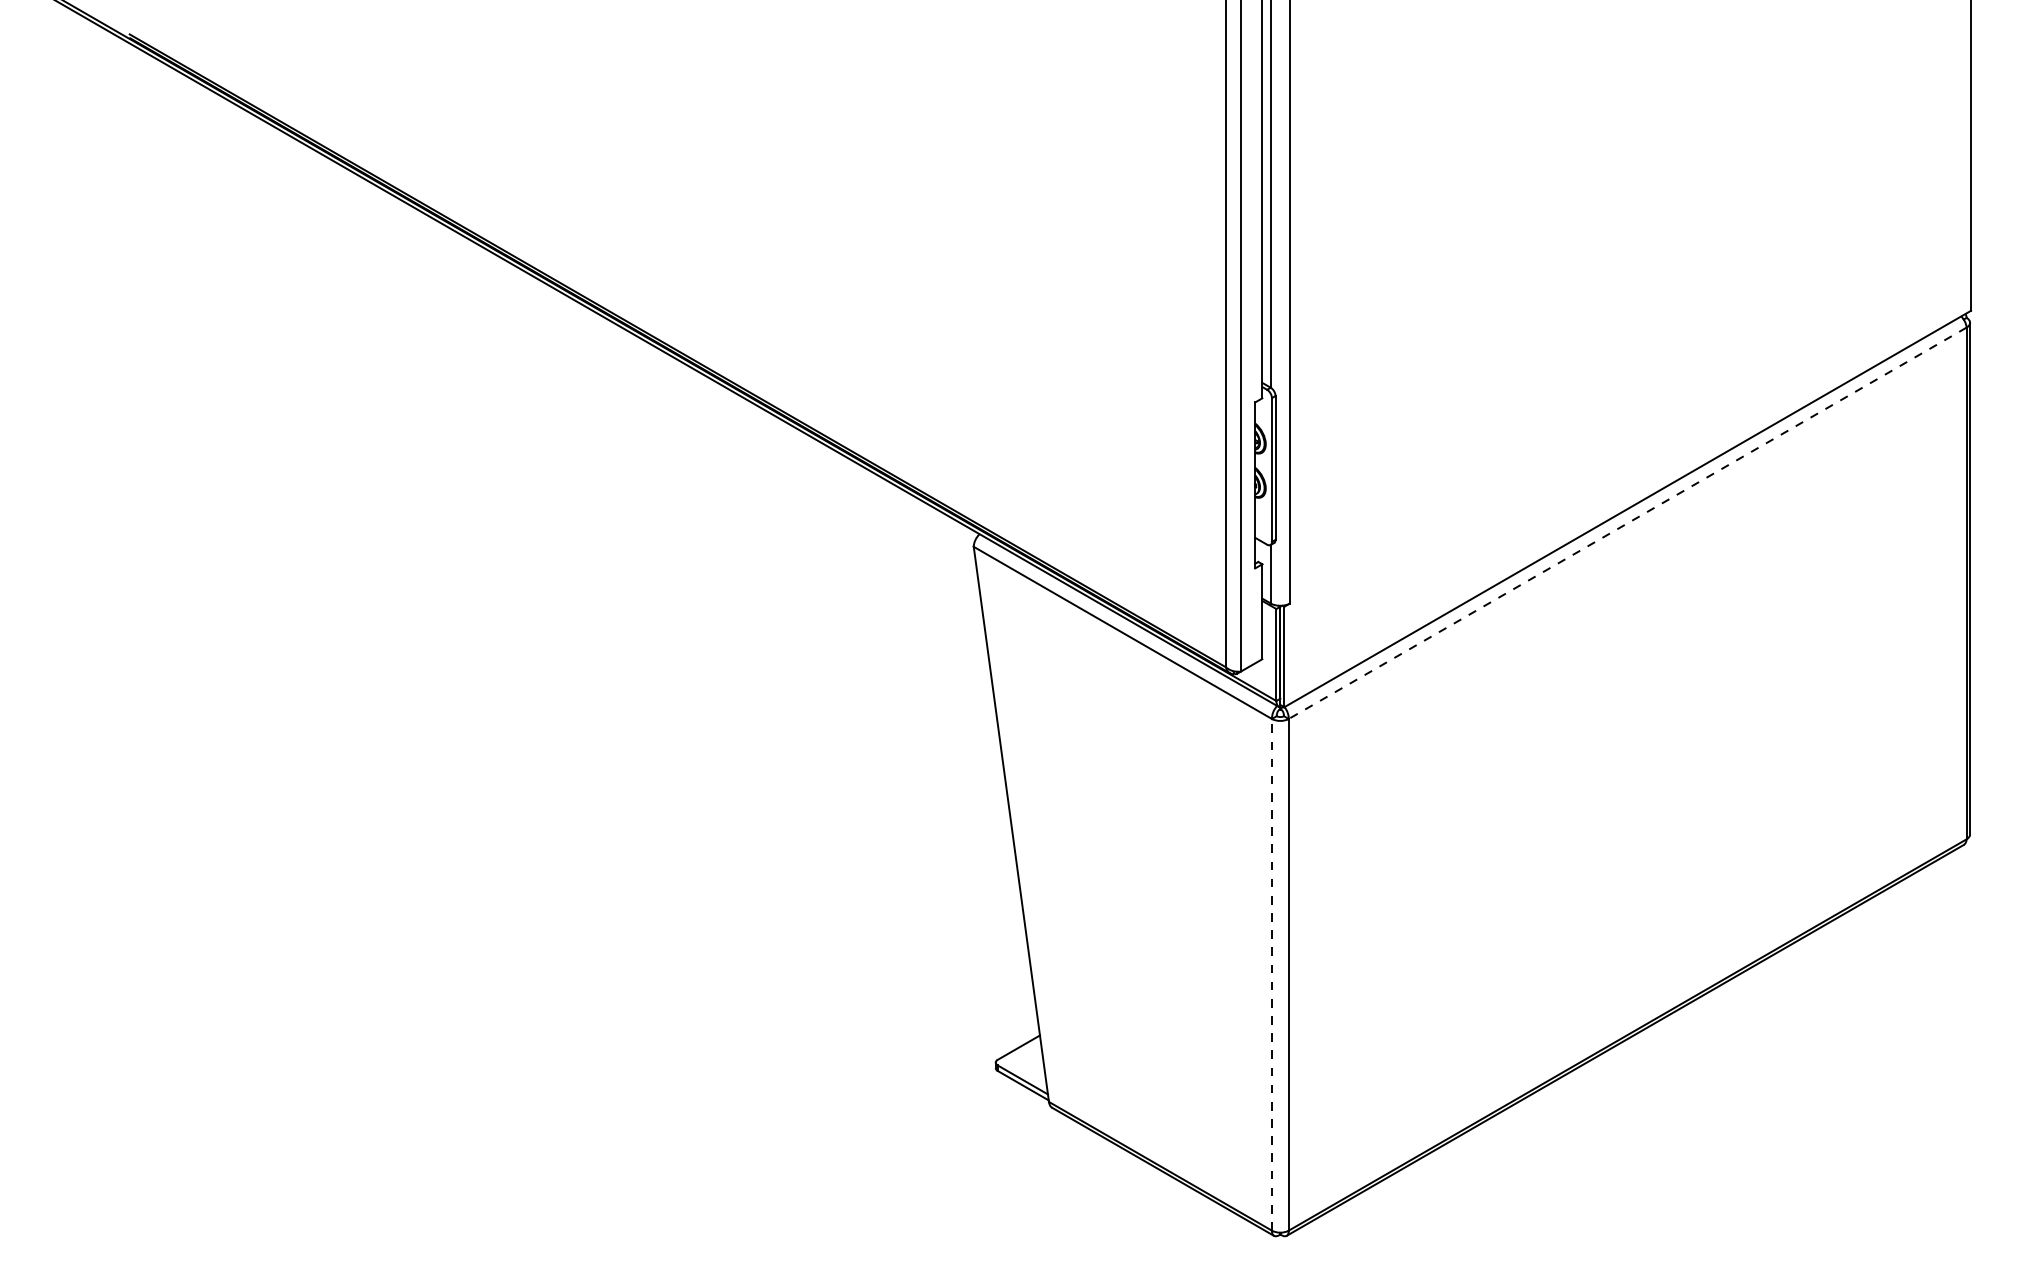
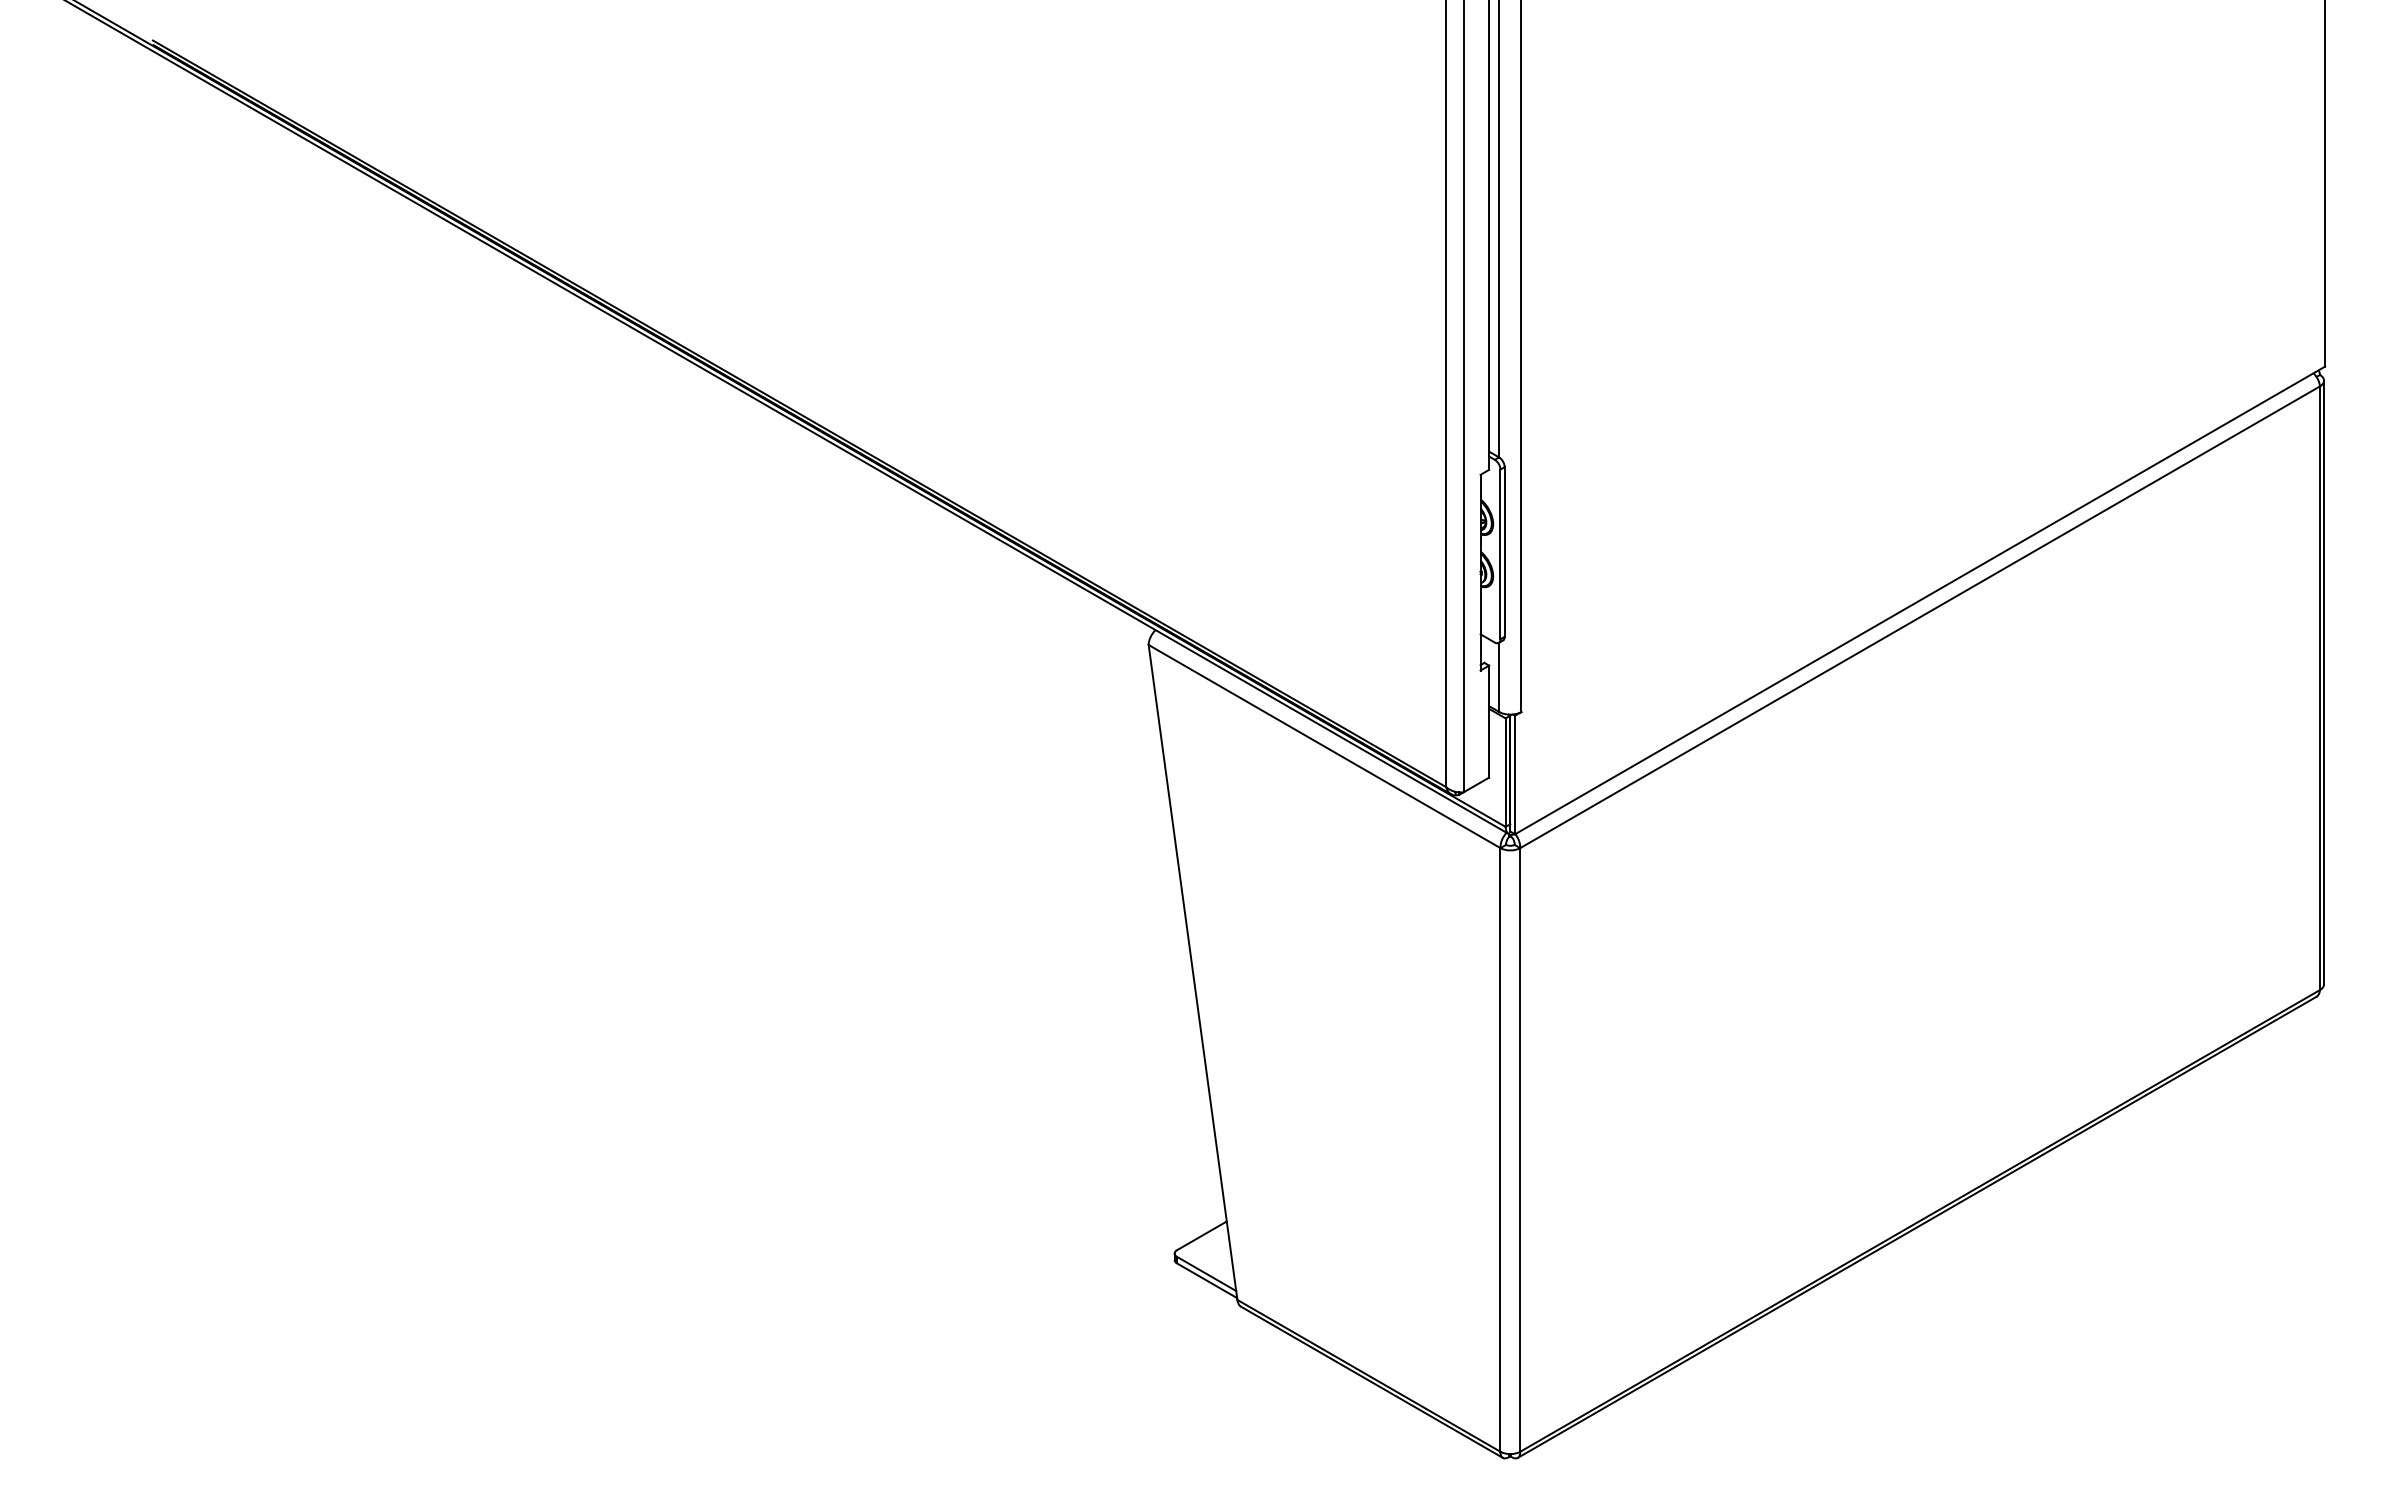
line: (1627, 523) -> (1919, 617), dashed -> solid
line: (1271, 974) -> (1499, 1149), dashed -> solid

